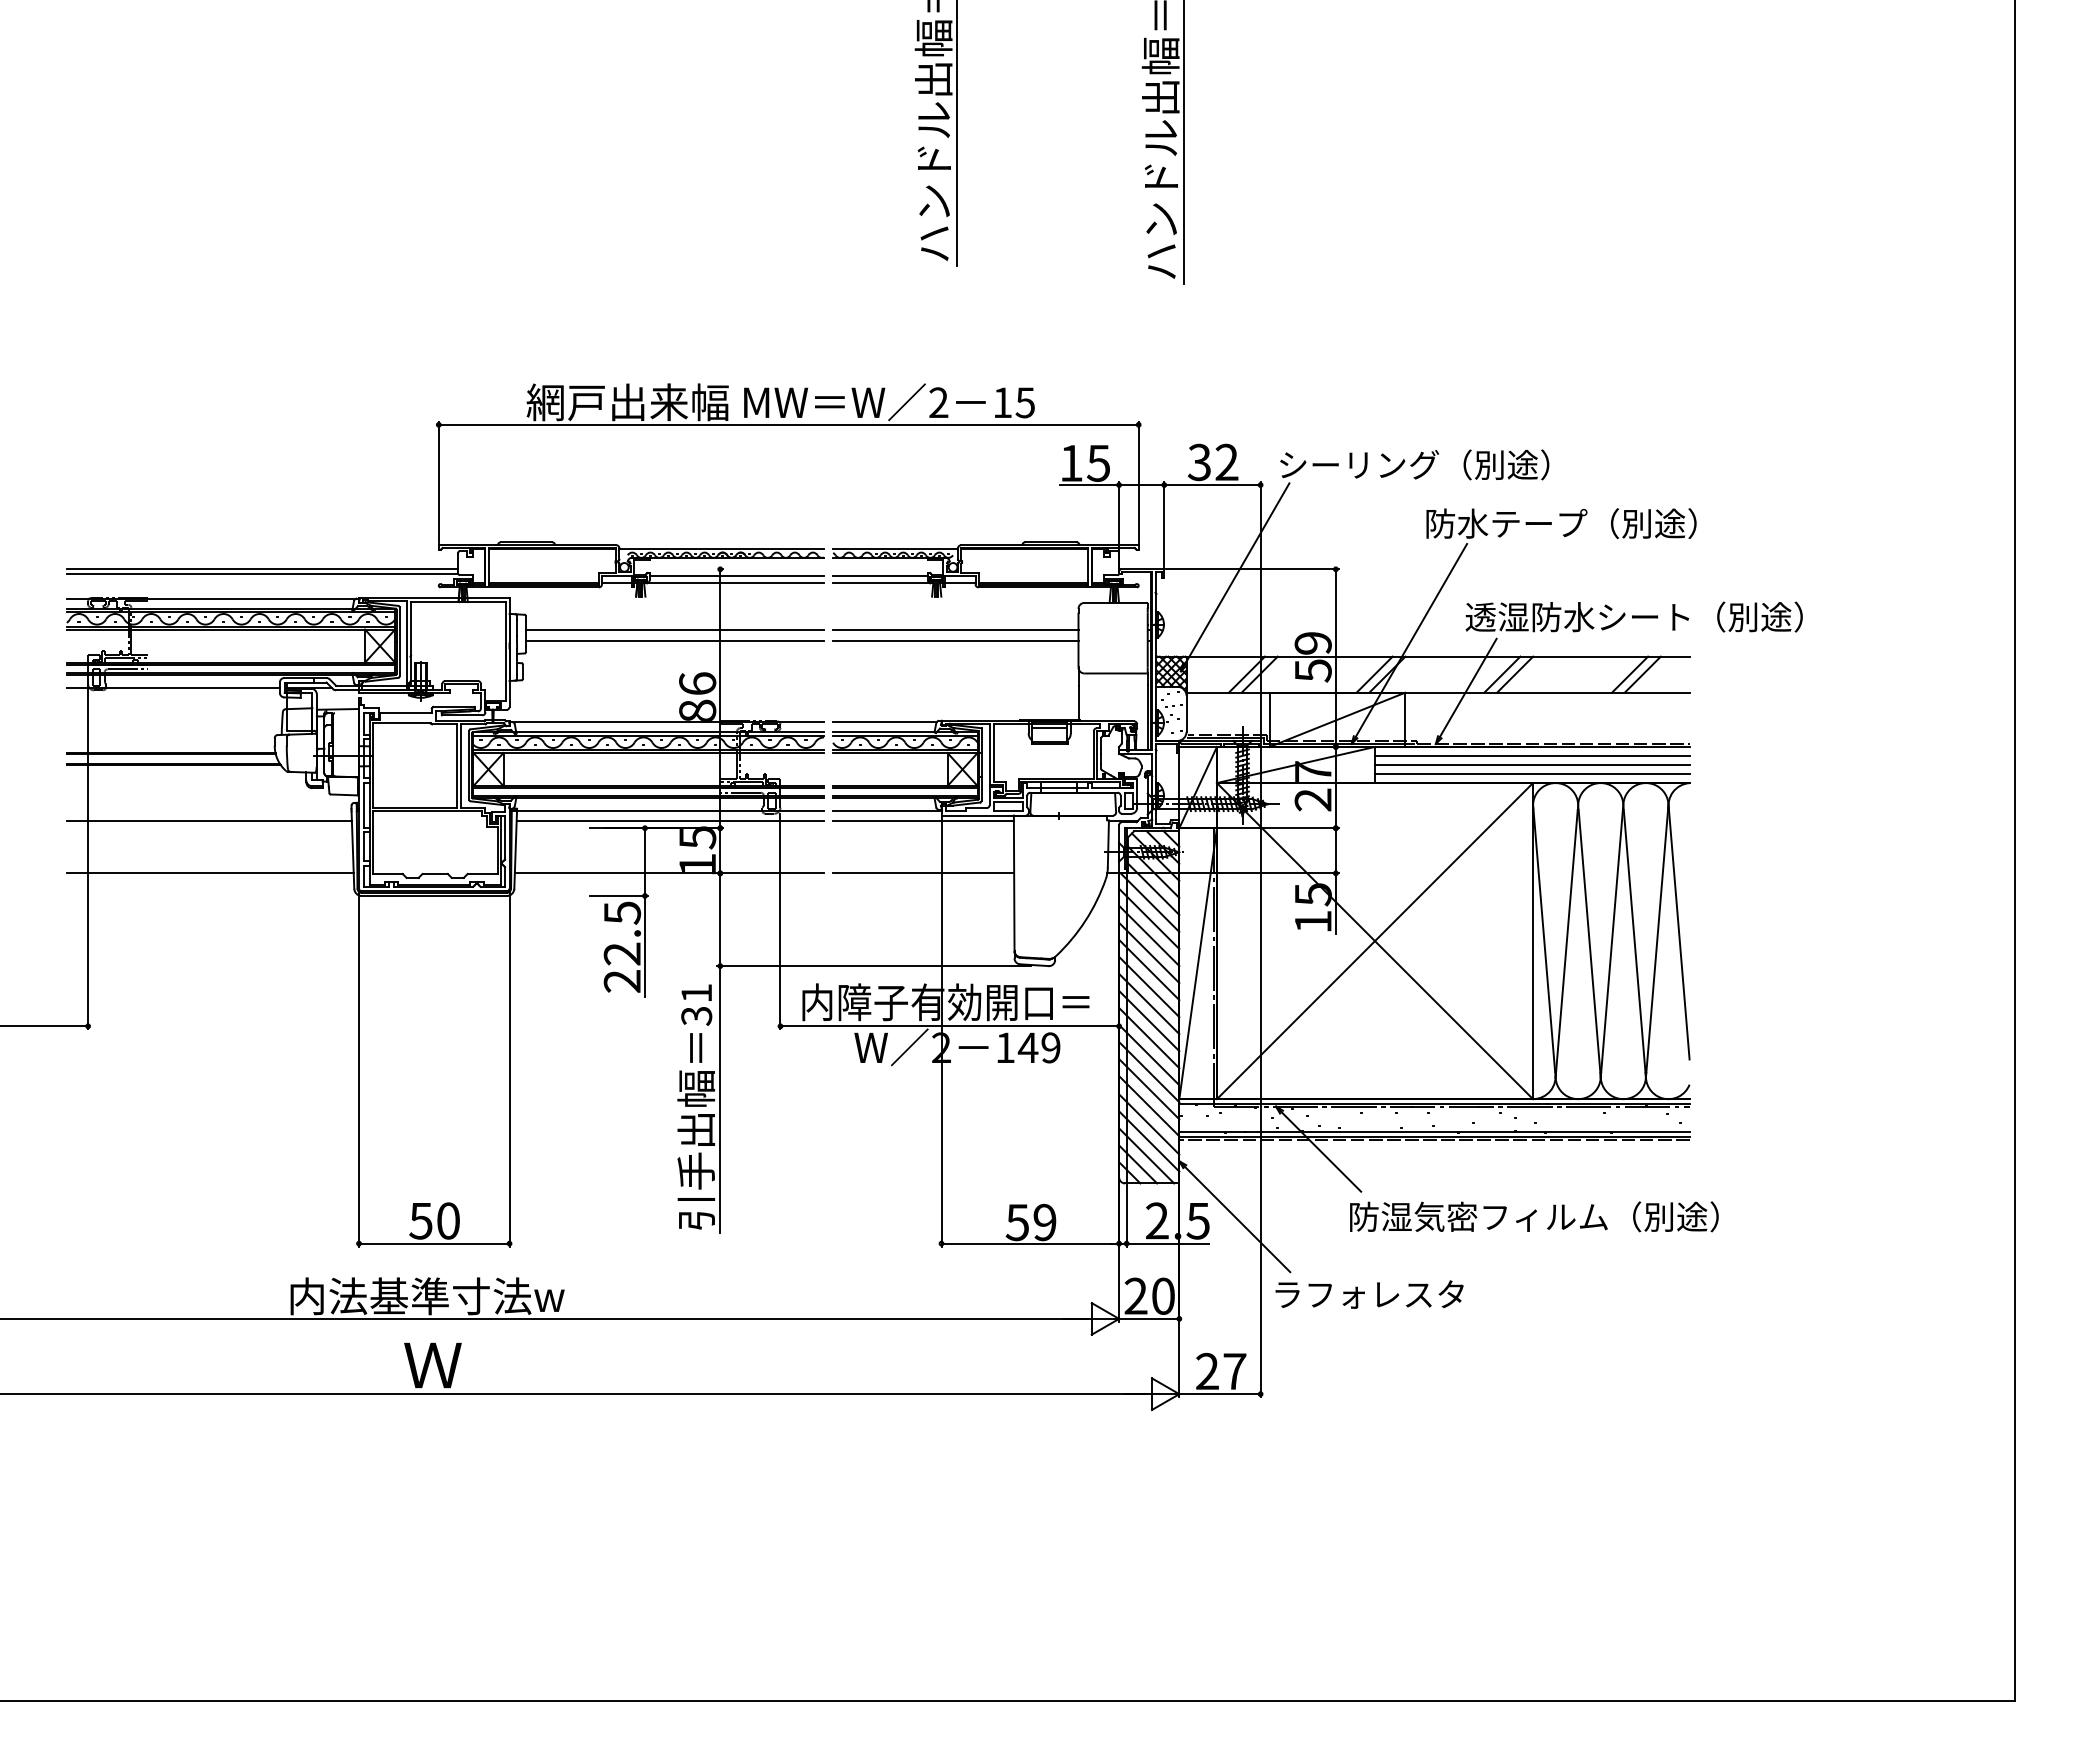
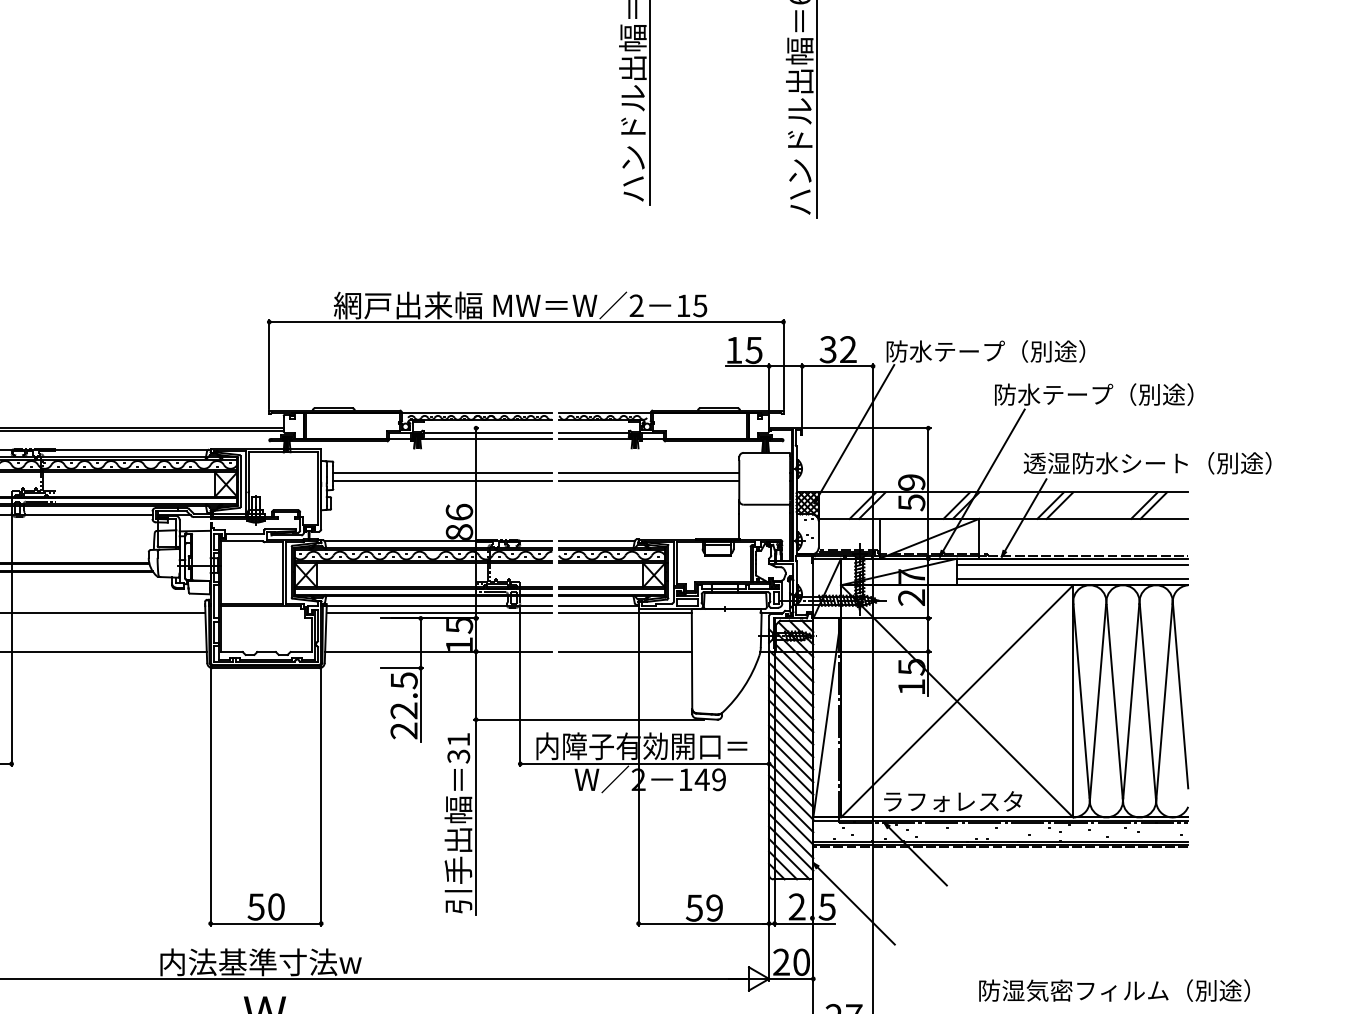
text: (1359, 464) -> (945, 351), シーリング（別途） -> 防水テープ（別途）
line: (1532, 765) -> (1072, 572), removed
text: (1534, 1216) -> (1114, 990), moved
text: (1369, 1294) -> (953, 801), moved

